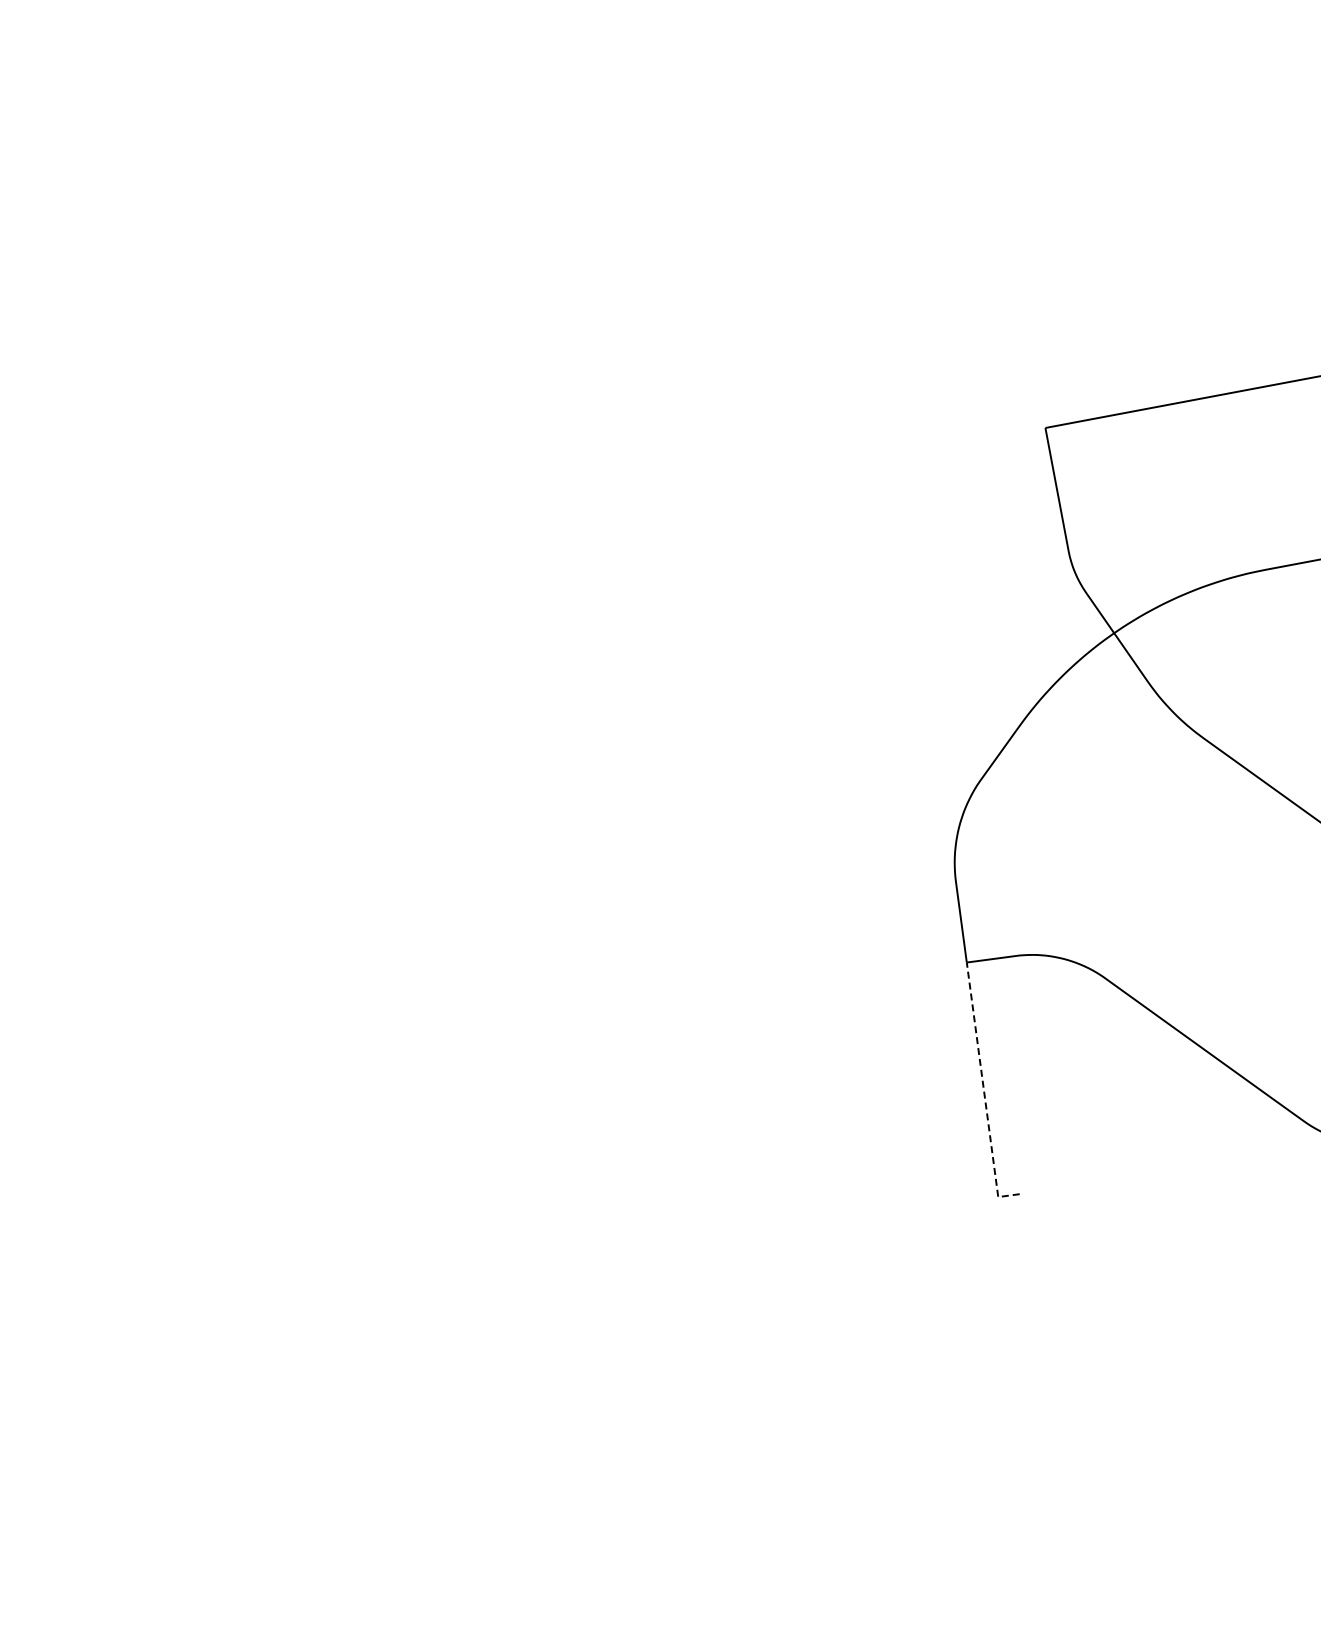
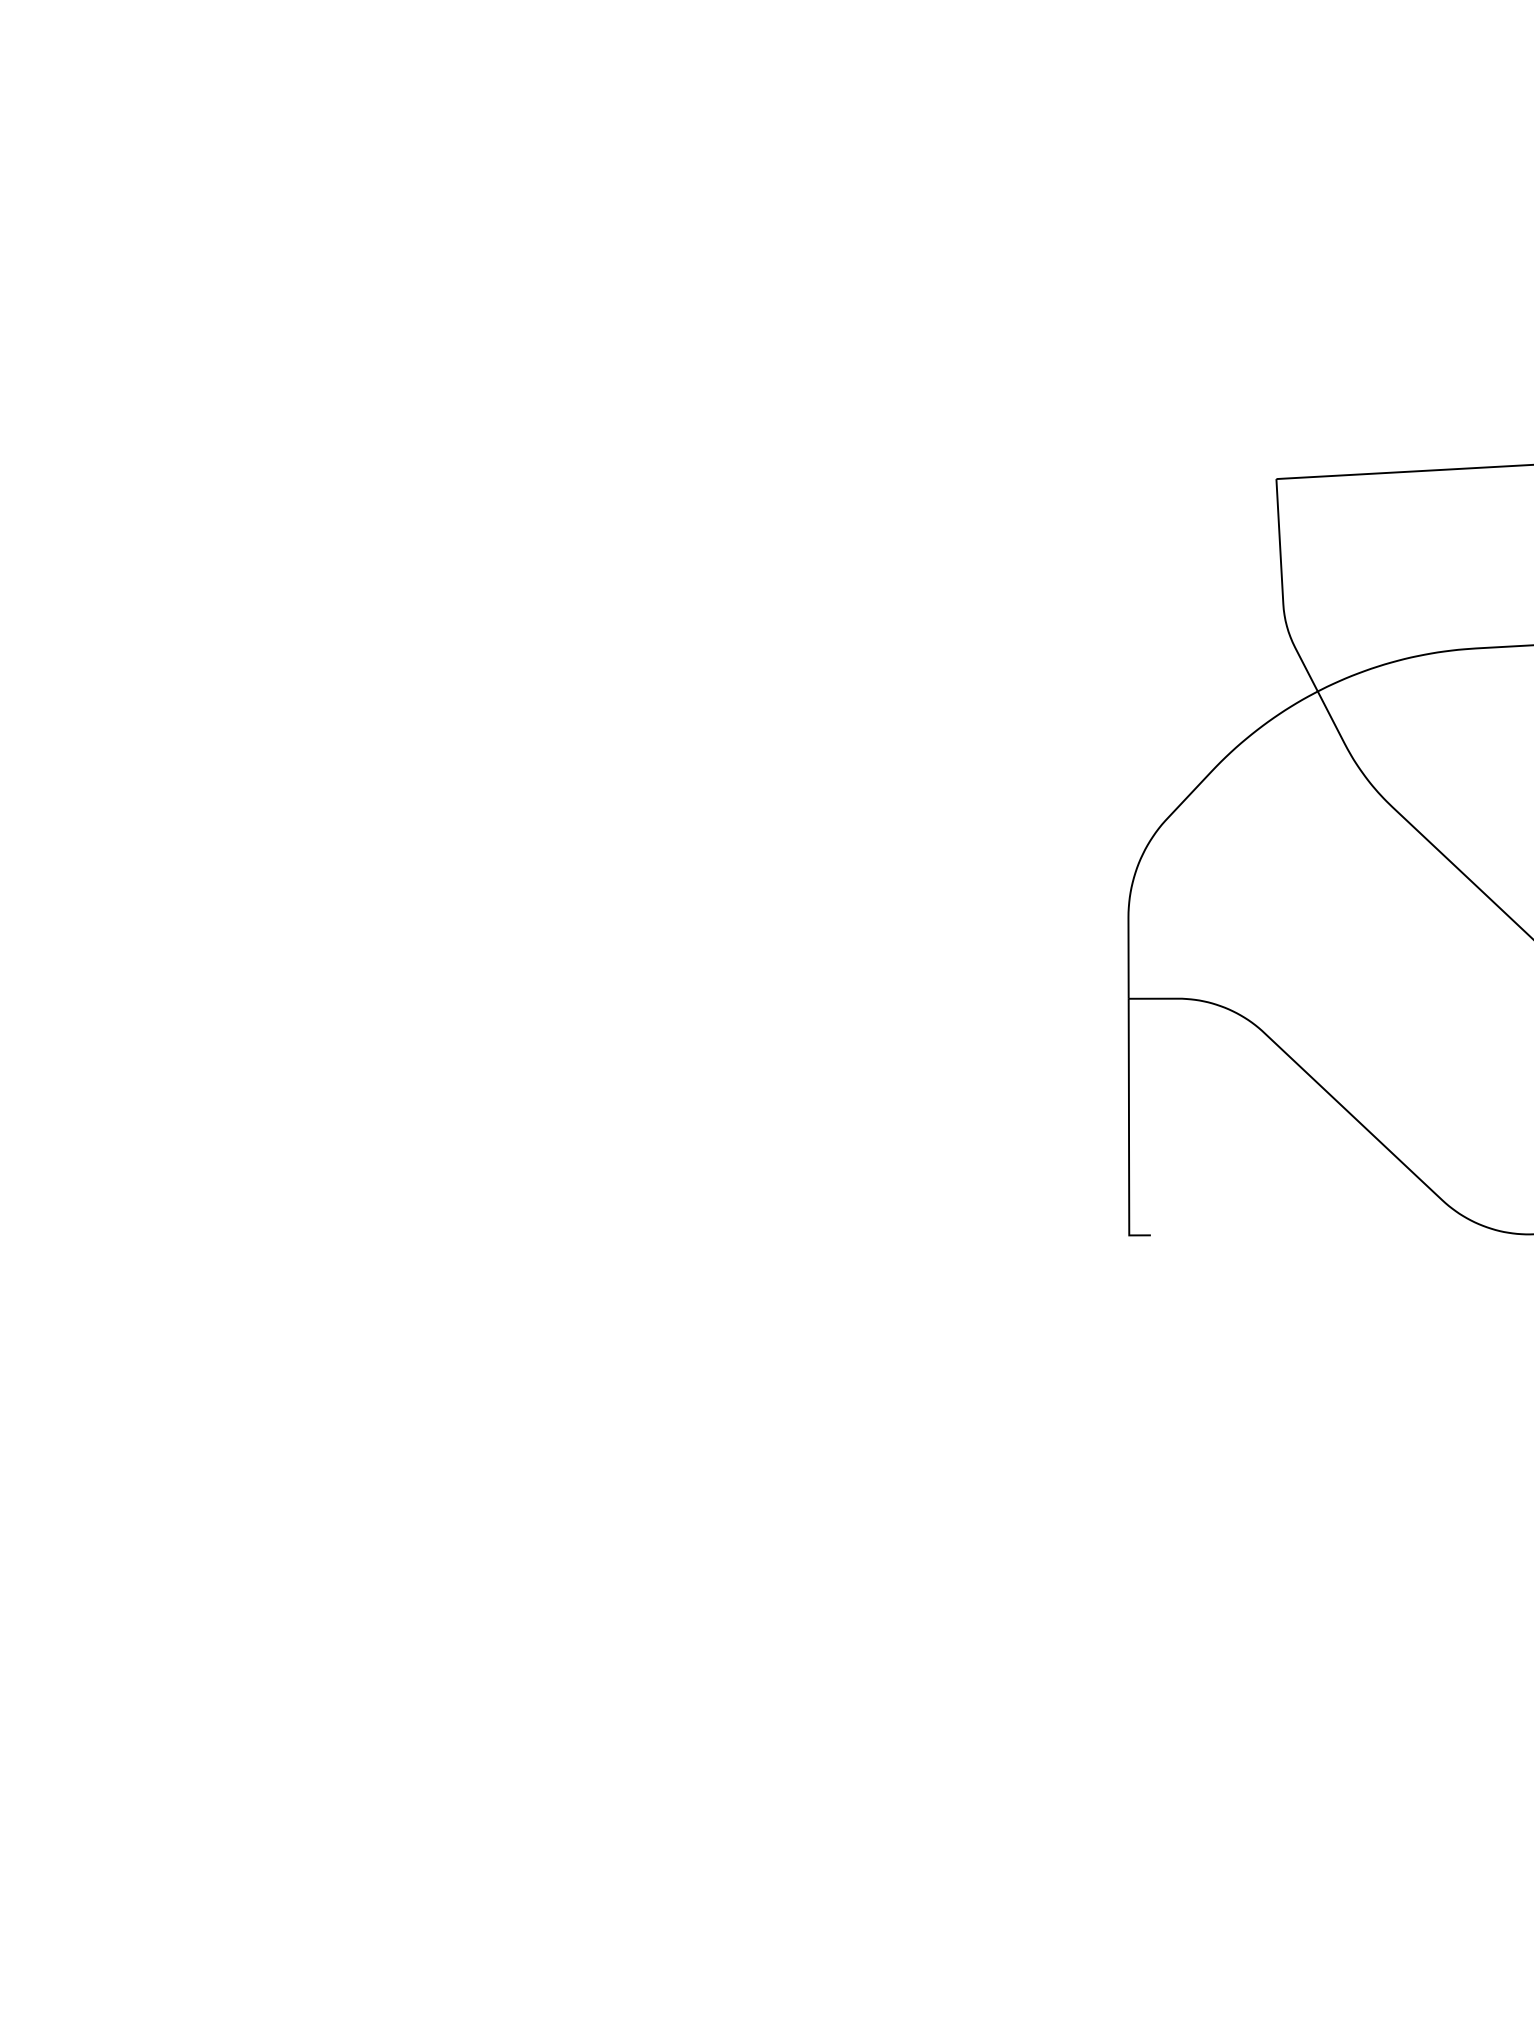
line: (983, 1091) -> (1128, 1128), dashed -> solid

